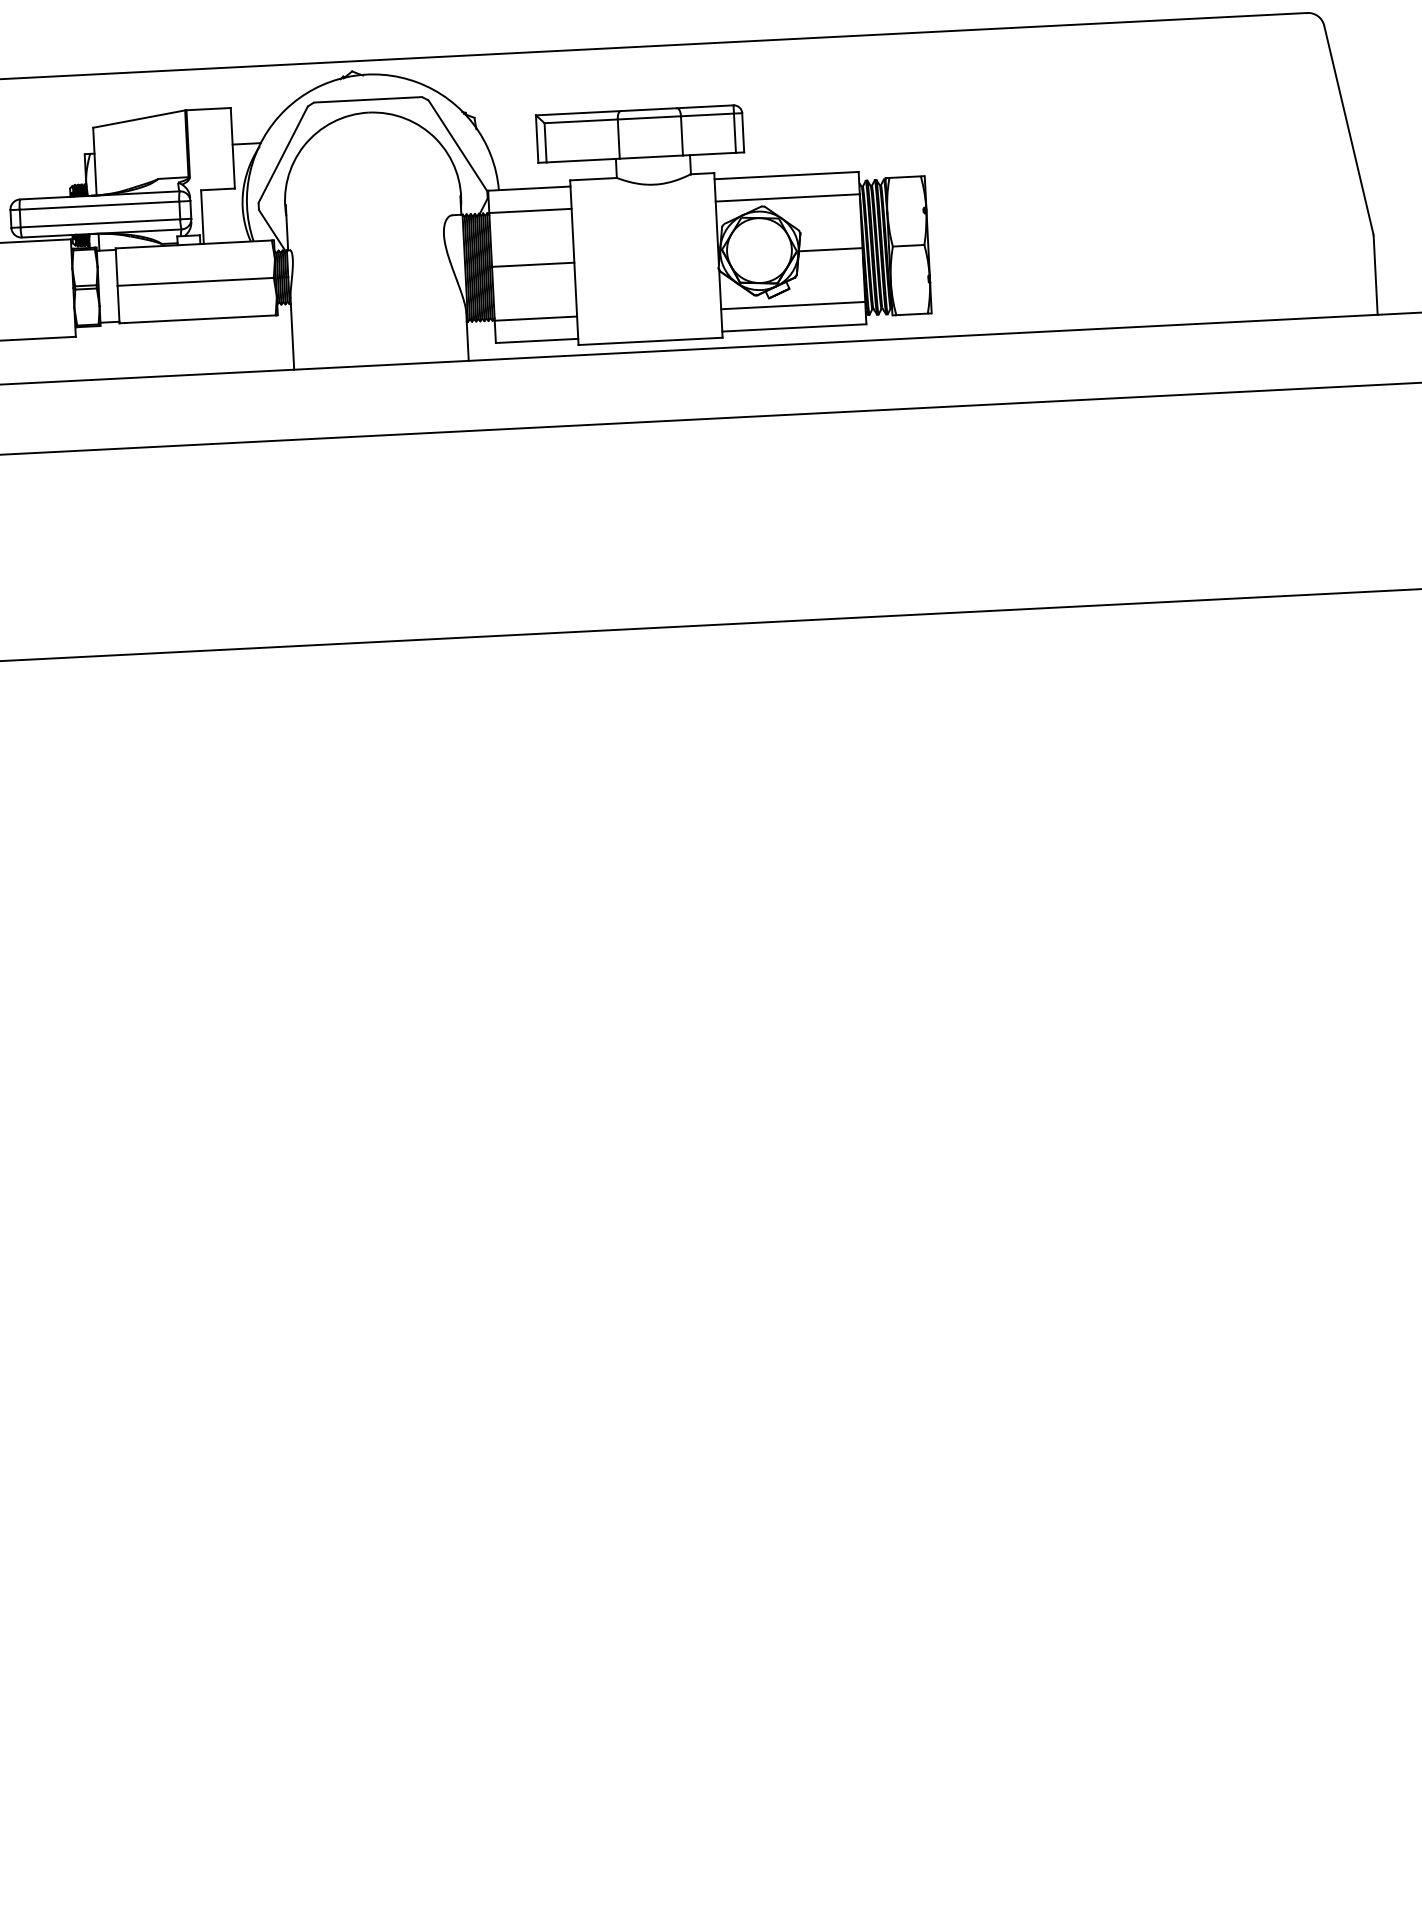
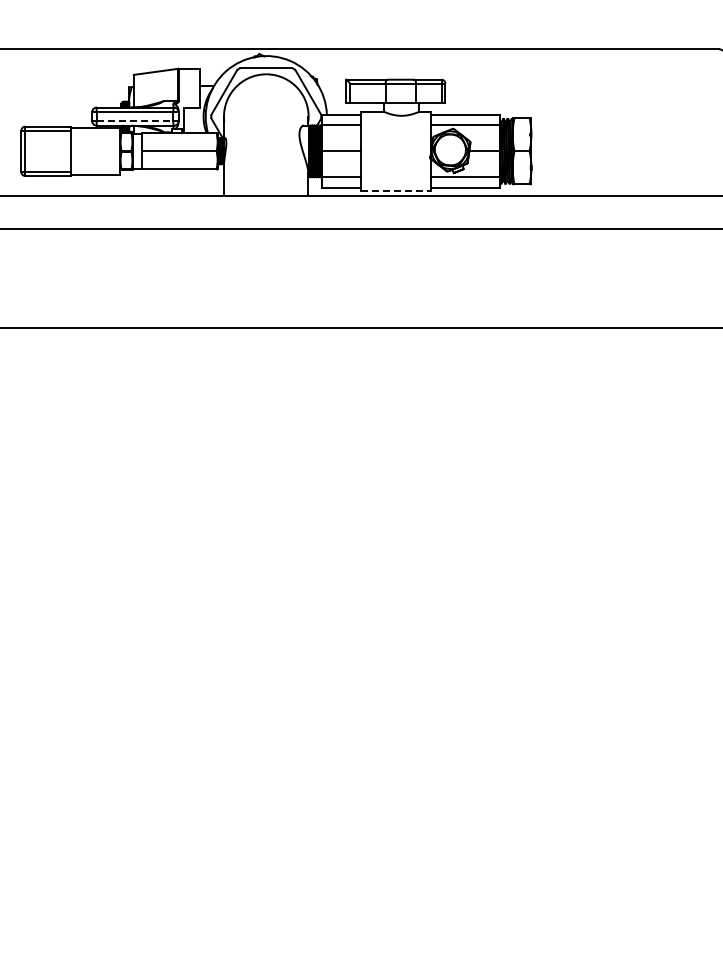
line: (101, 222) -> (135, 120), solid -> dashed
line: (649, 340) -> (395, 190), solid -> dashed

